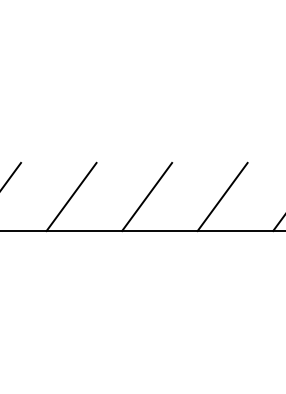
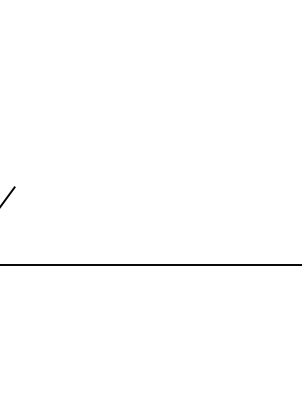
line: (71, 196) -> (72, 225), removed
line: (147, 196) -> (159, 225), removed
line: (222, 196) -> (245, 225), removed

